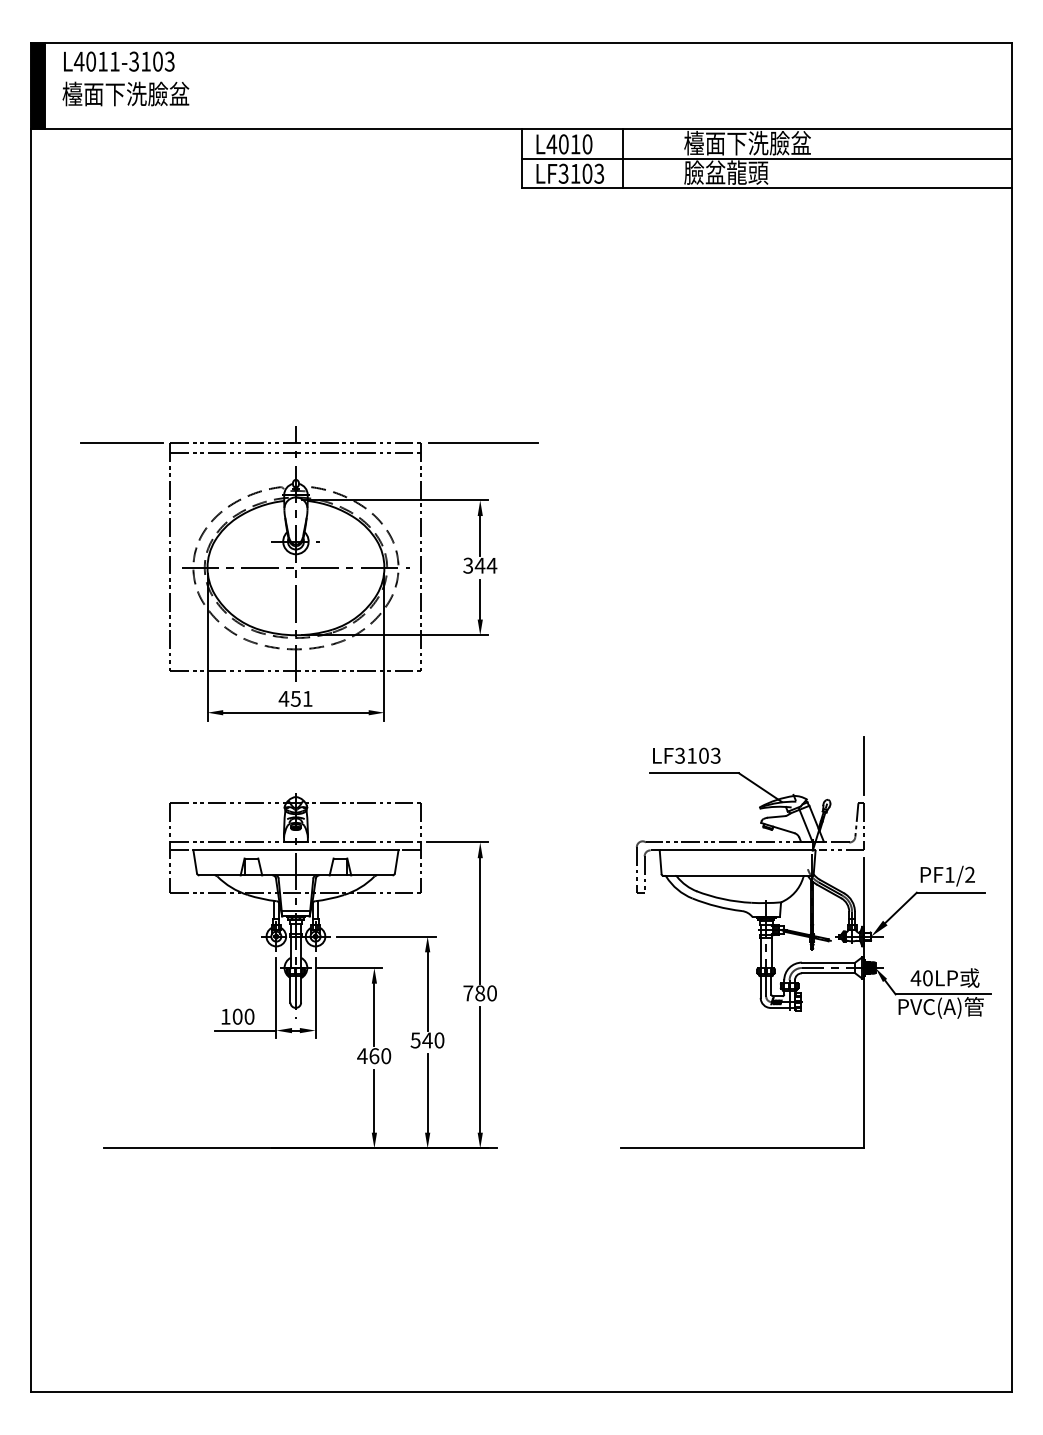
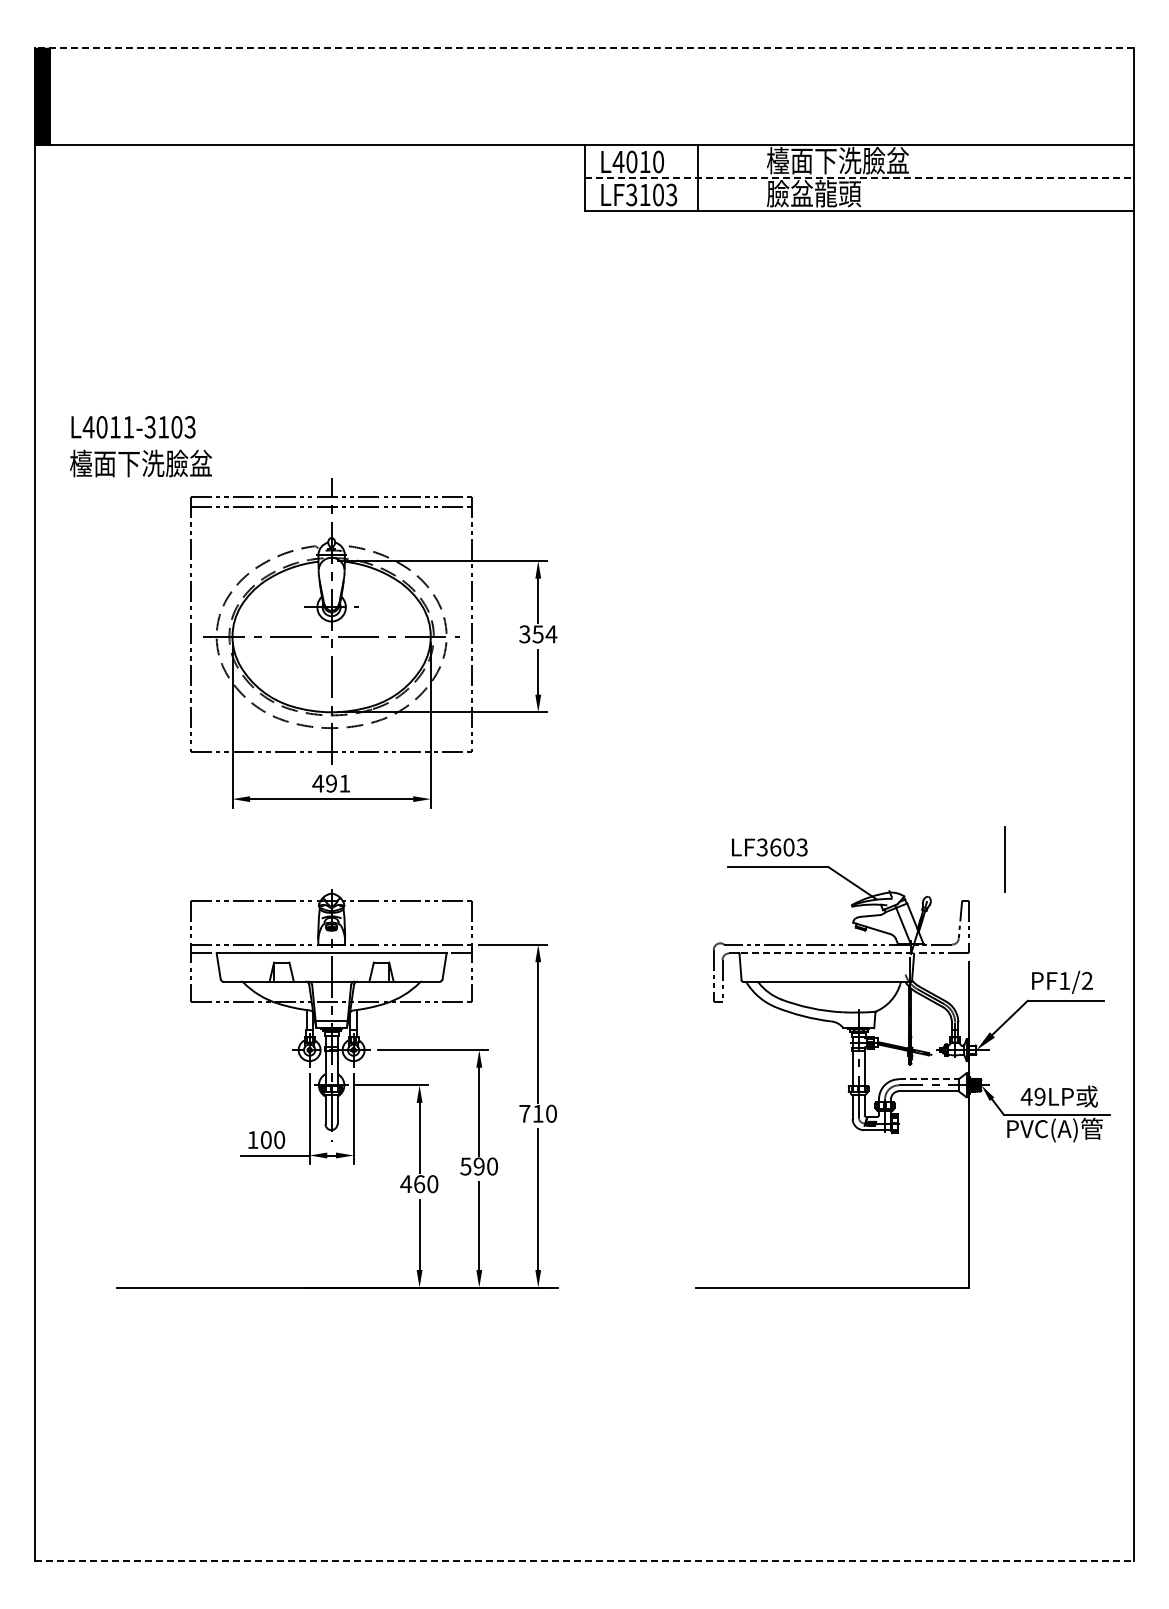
line: (521, 43) -> (584, 48), solid -> dashed
text: (125, 78) -> (140, 446), moved
line: (766, 158) -> (859, 177), solid -> dashed
line: (121, 443) -> (136, 497), removed
line: (483, 443) -> (541, 497), removed
text: (480, 565) -> (538, 634), 344 -> 354
text: (294, 698) -> (330, 783), 451 -> 491
text: (691, 755) -> (775, 847), LF3103 -> LF3603
line: (864, 766) -> (1004, 859), moved
line: (737, 850) -> (826, 953), solid -> dashed
line: (828, 962) -> (928, 1079), solid -> dashed
text: (927, 977) -> (1039, 1096), 40LP -> 49LP
text: (479, 993) -> (537, 1113), 780 -> 710
text: (427, 1040) -> (479, 1166), 540 -> 590
line: (521, 1391) -> (584, 1560), solid -> dashed

